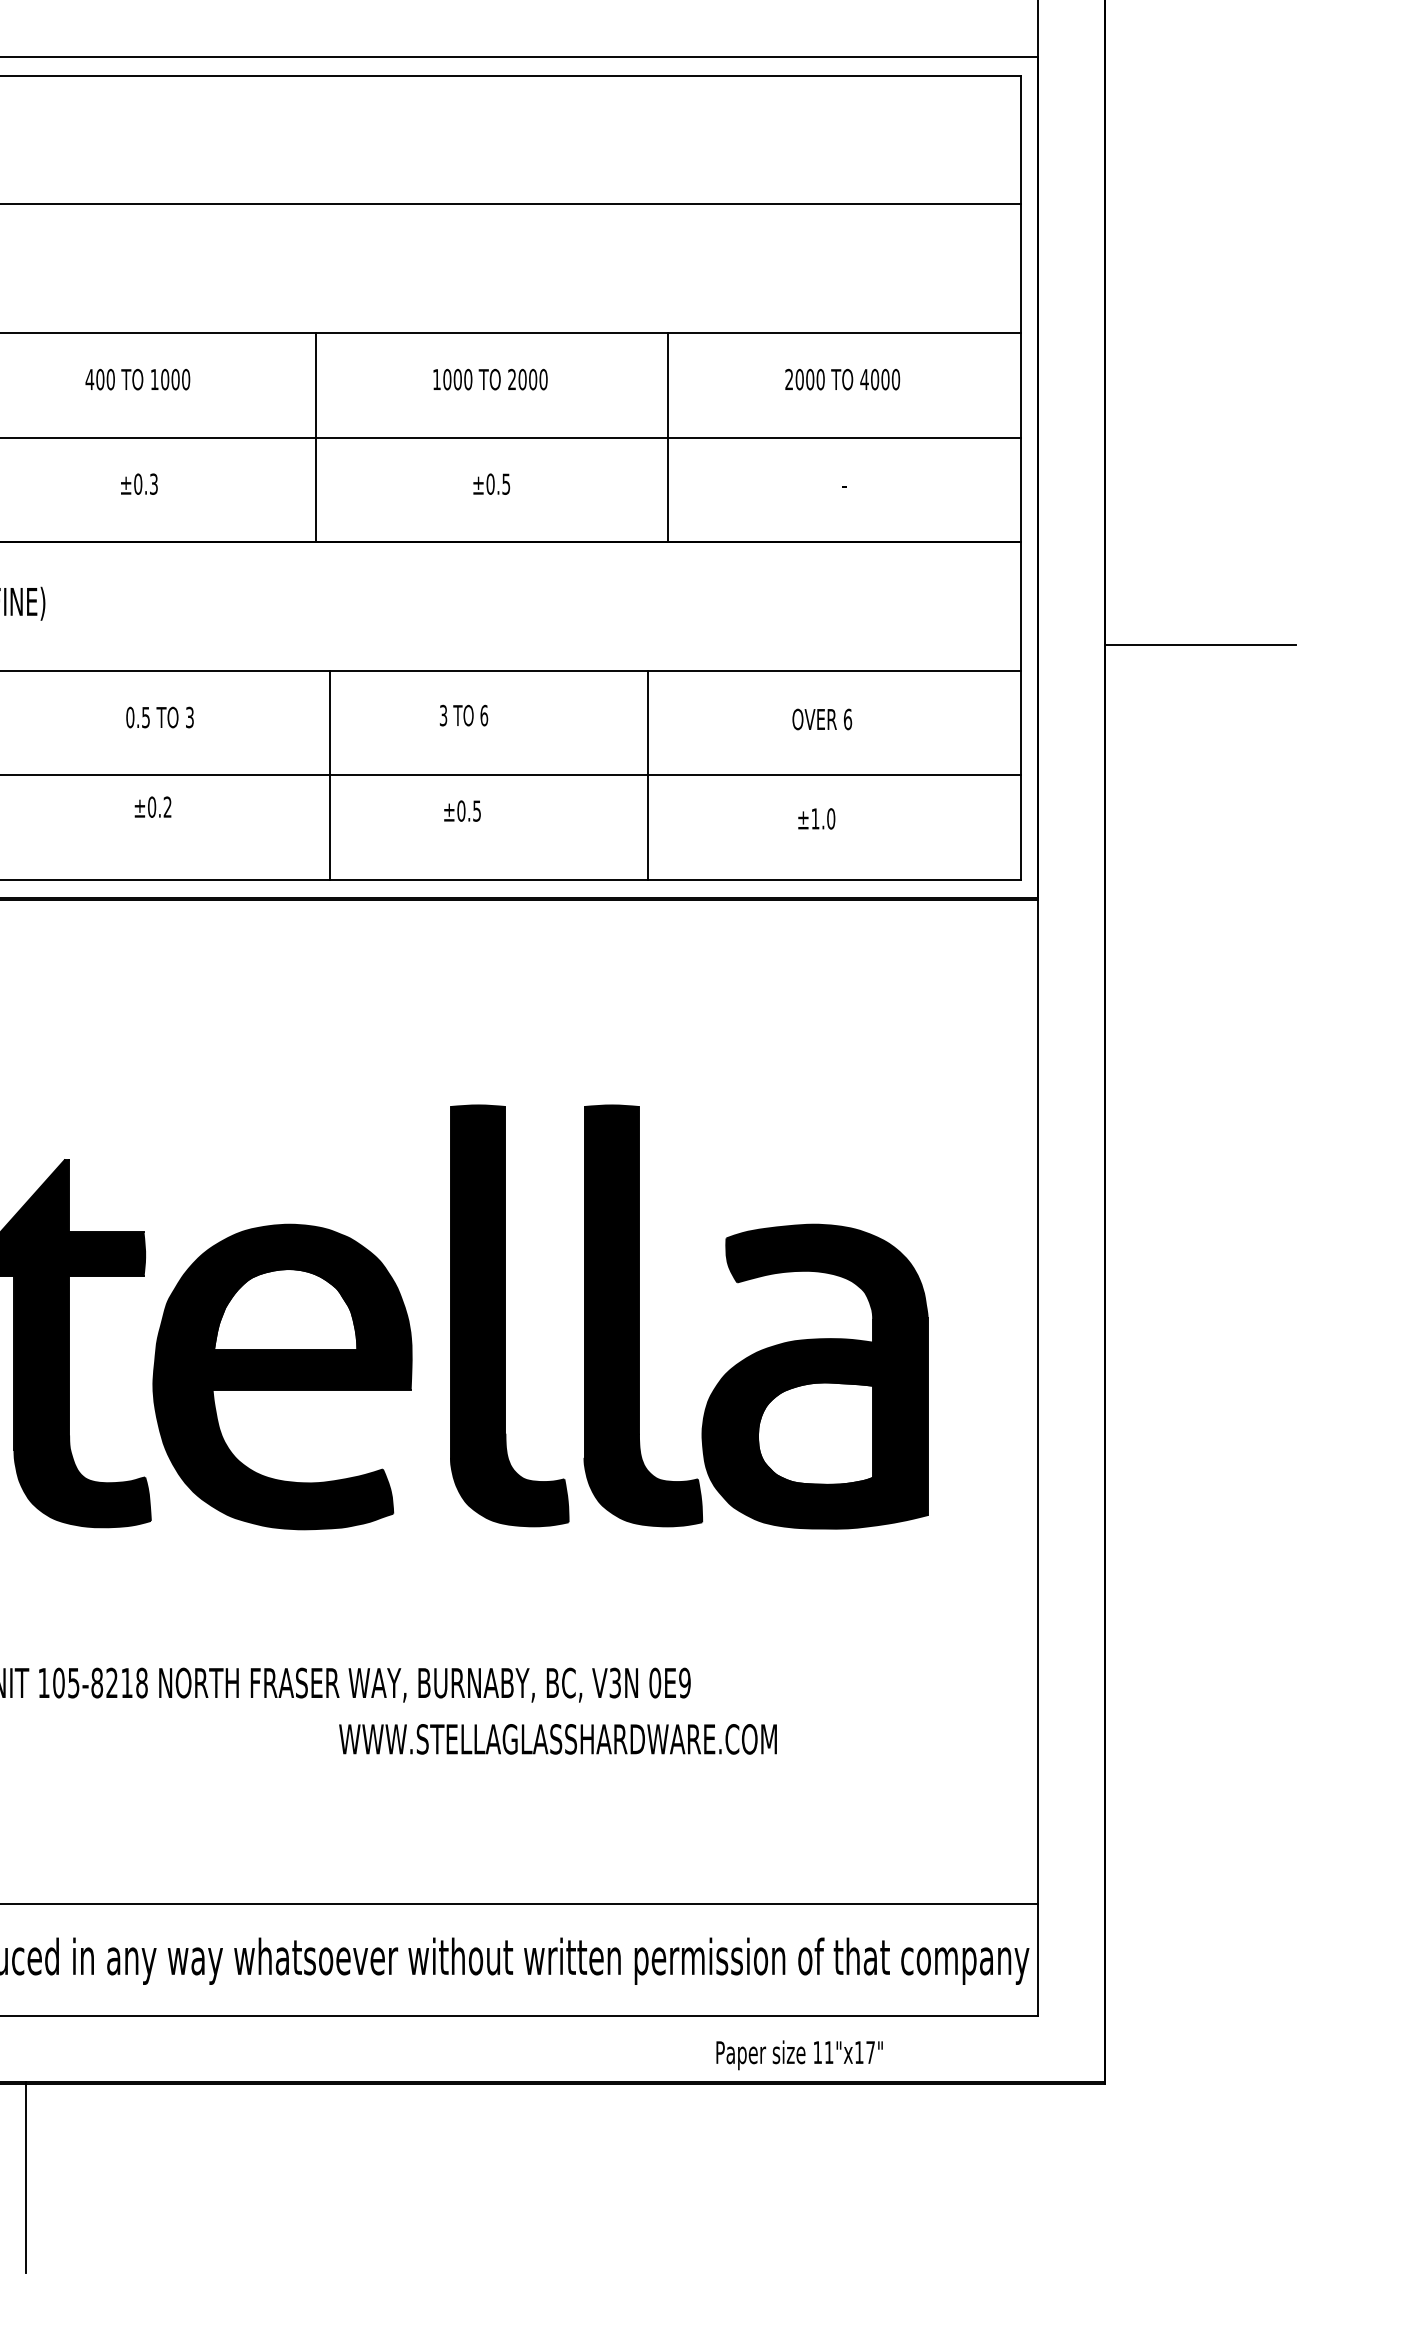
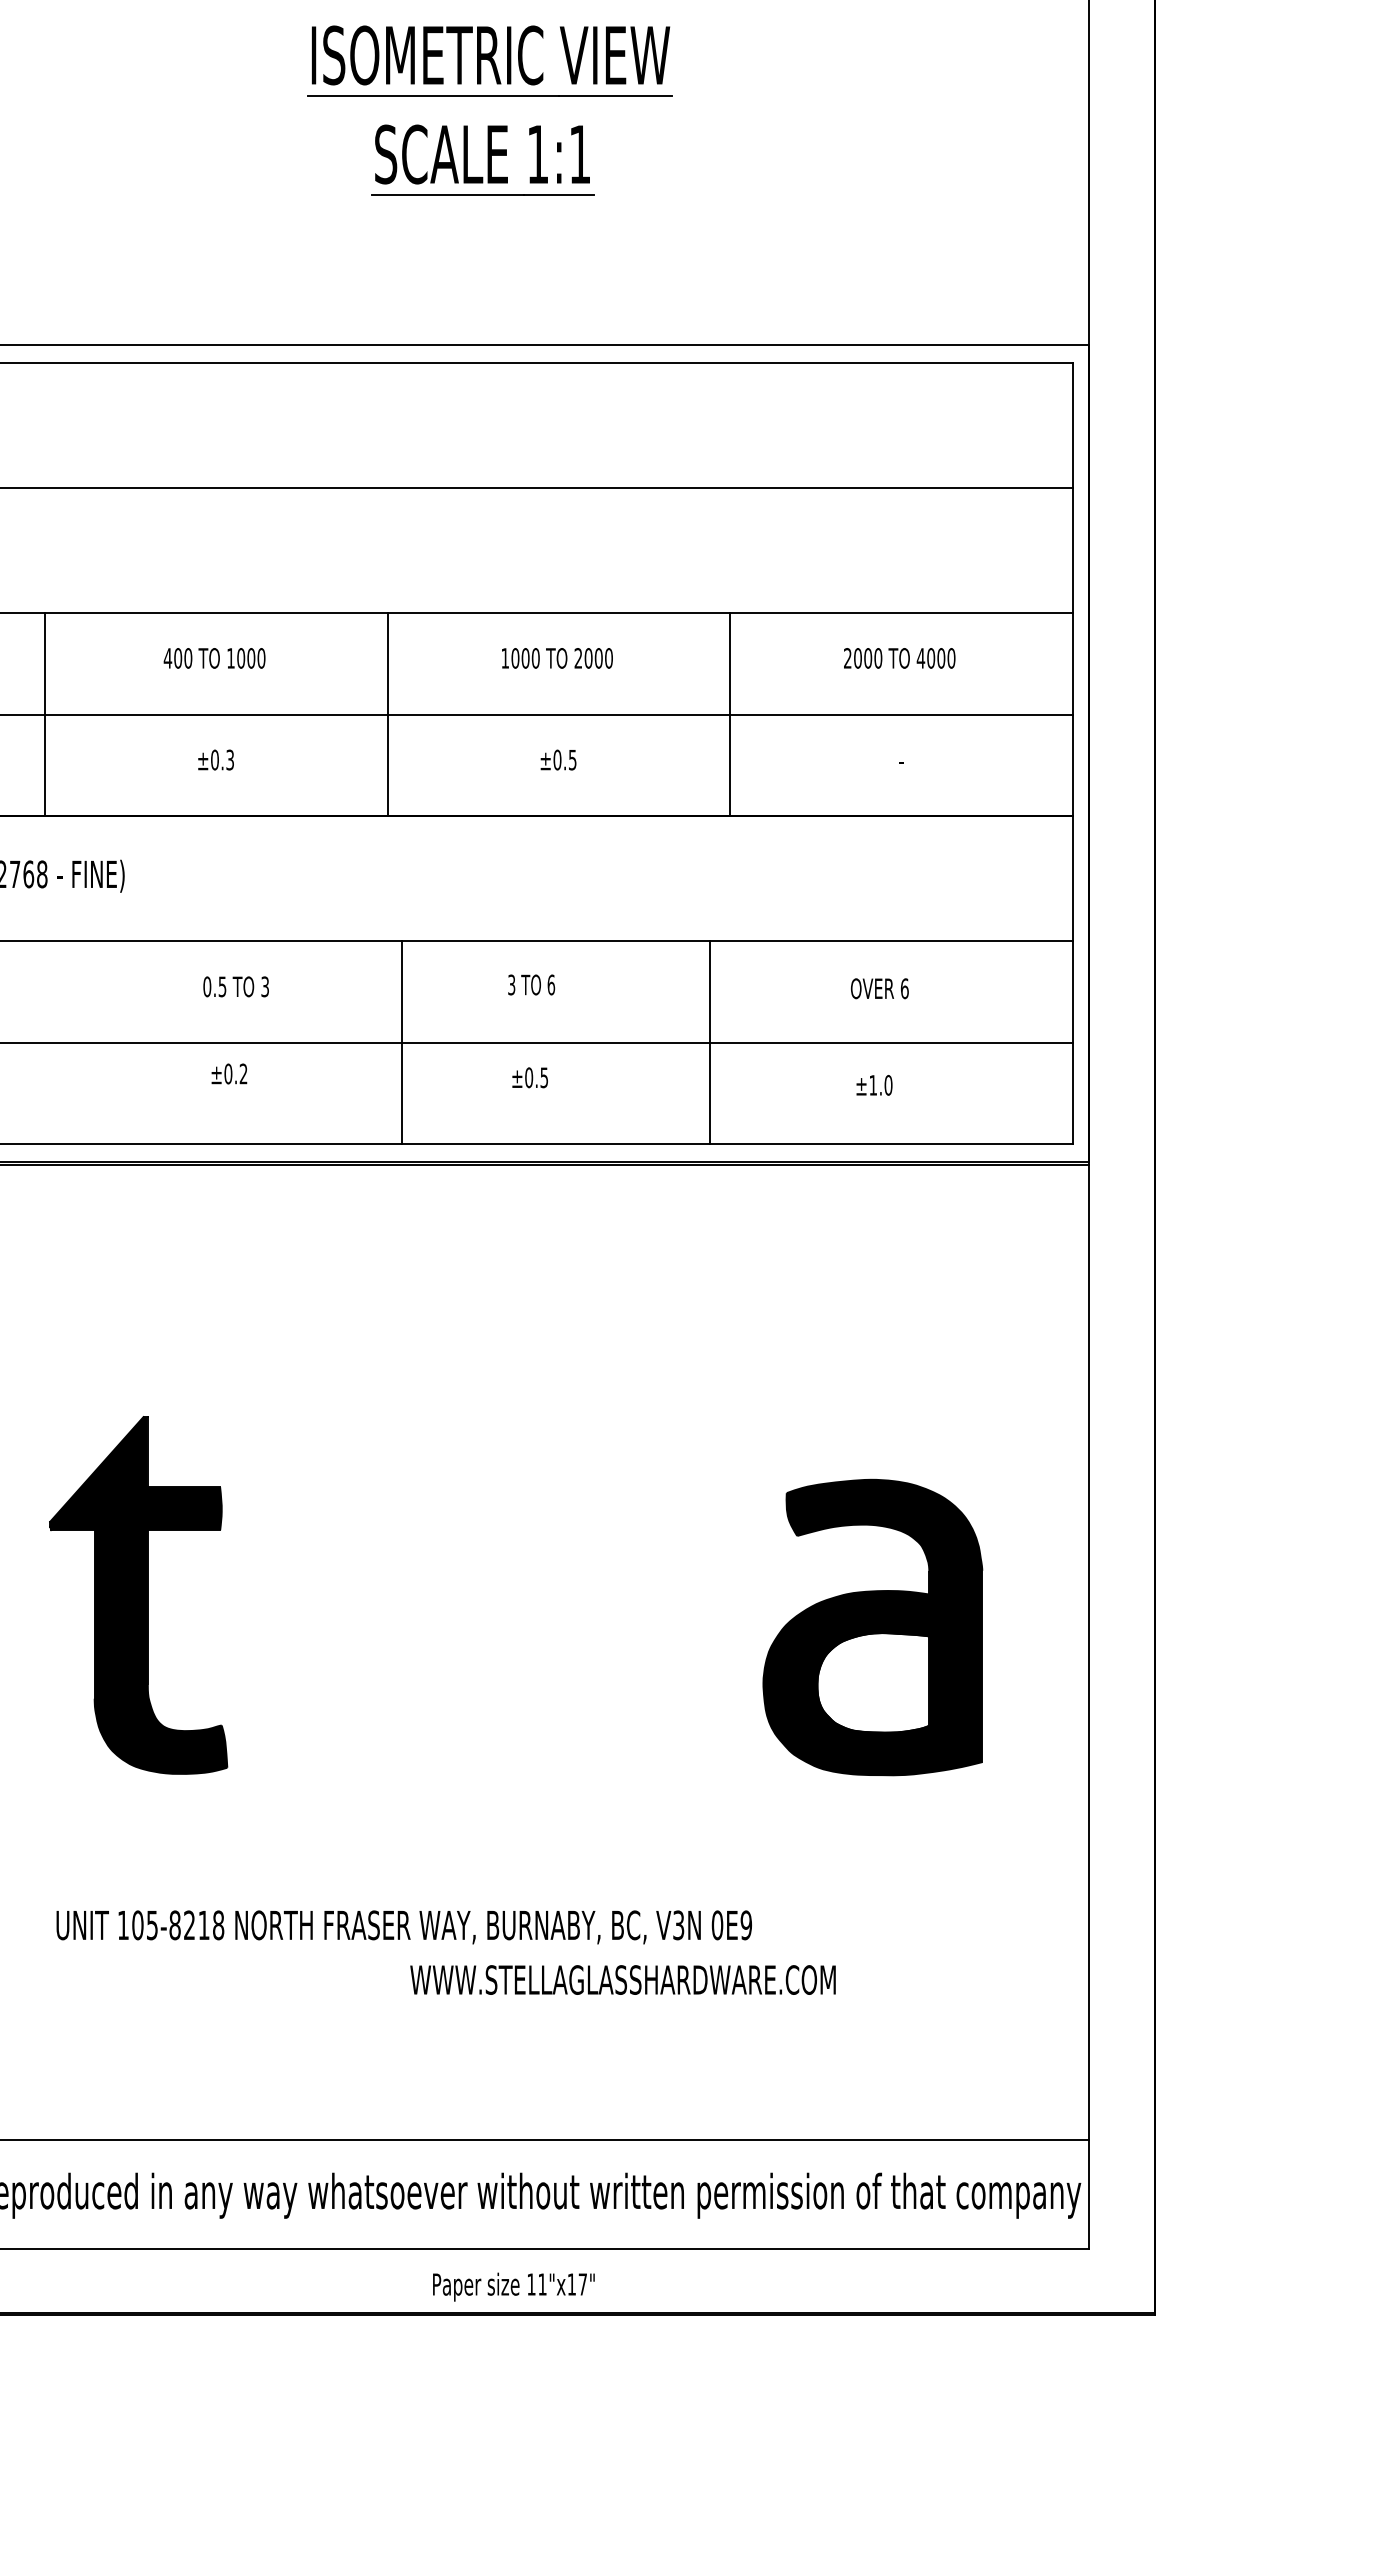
line: (1200, 645) -> (1247, 916), removed
part: (510, 1315) -> (576, 1568), removed
part: (642, 1315) -> (705, 1568), removed
part: (281, 1376) -> (354, 1627), removed
text: (799, 2054) -> (513, 2286), moved
line: (25, 2177) -> (105, 2405), removed

